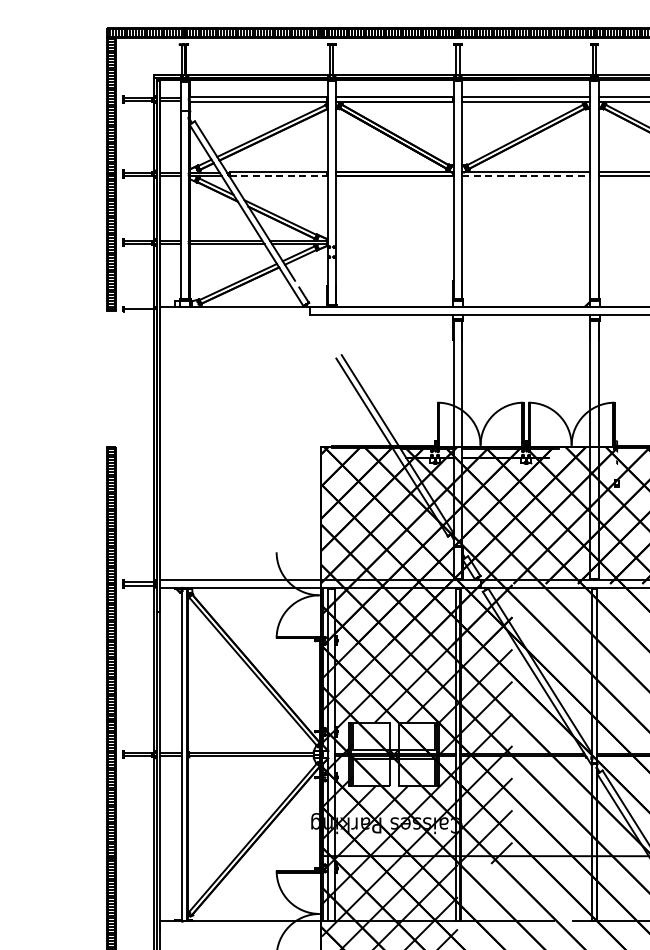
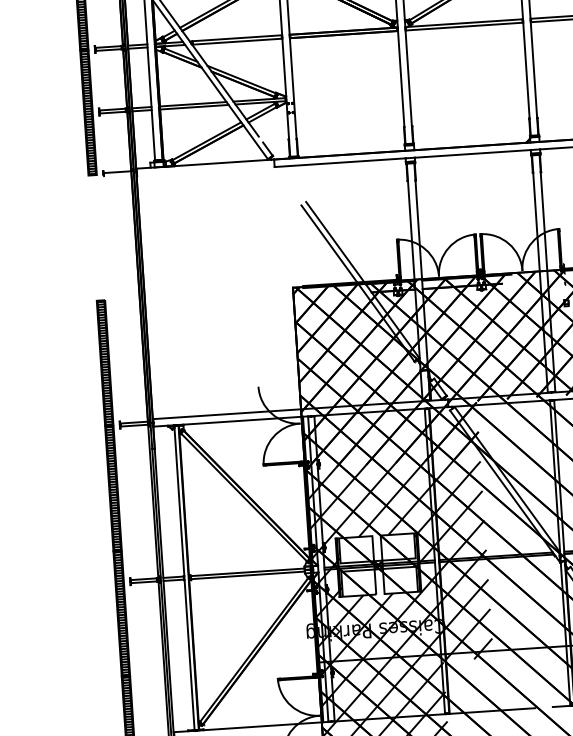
line: (278, 176) -> (237, 42), dashed -> solid
line: (525, 176) -> (463, 27), dashed -> solid

